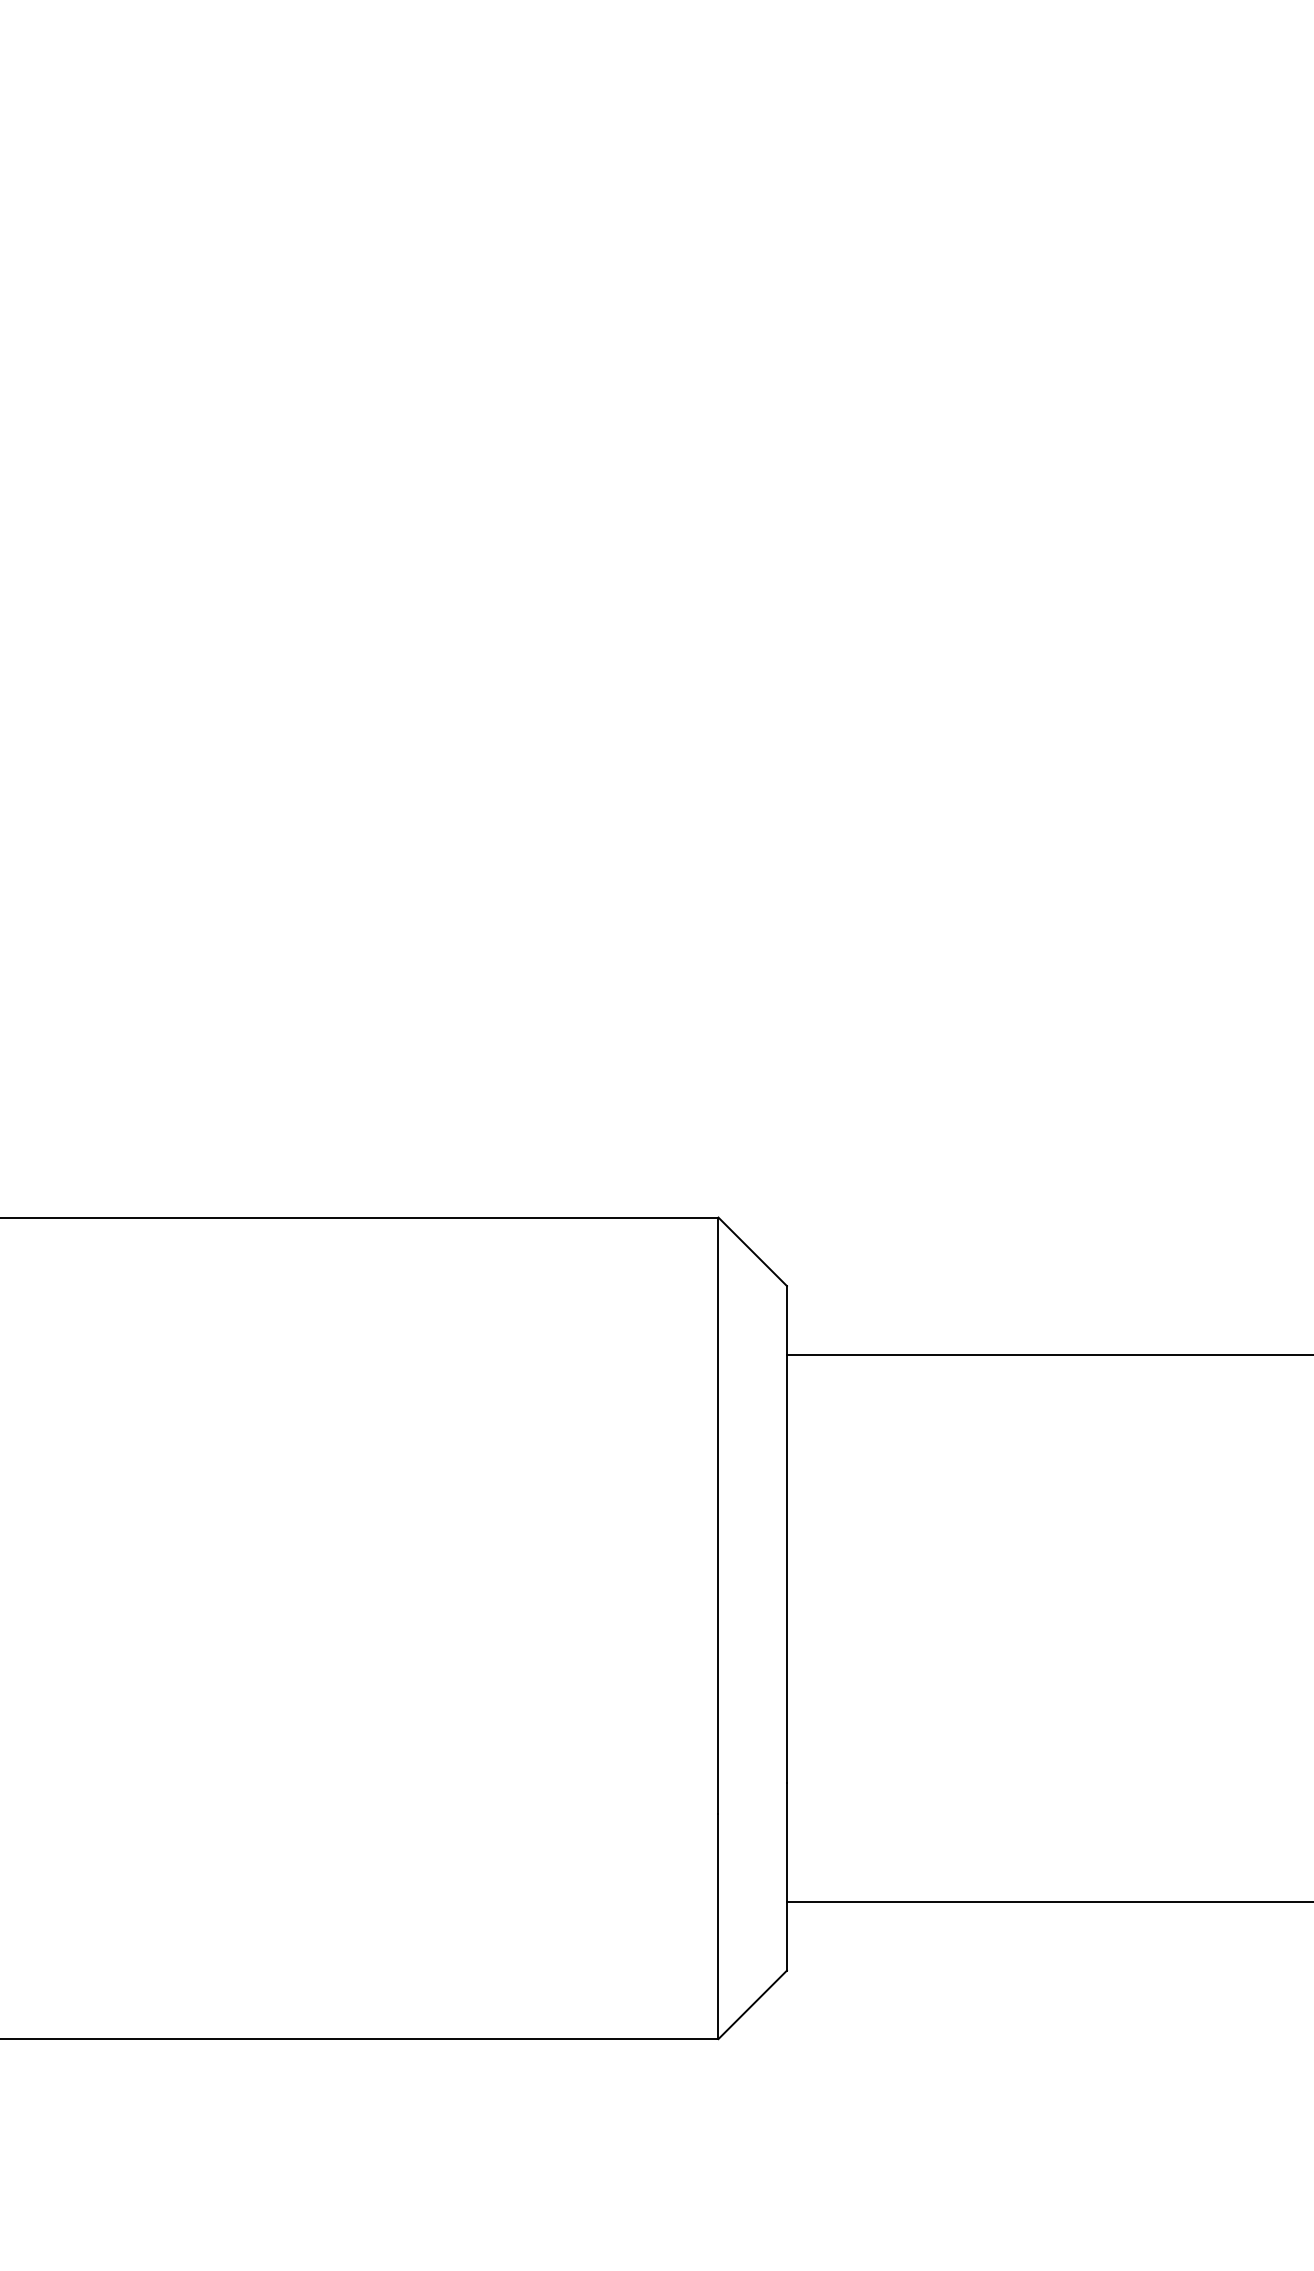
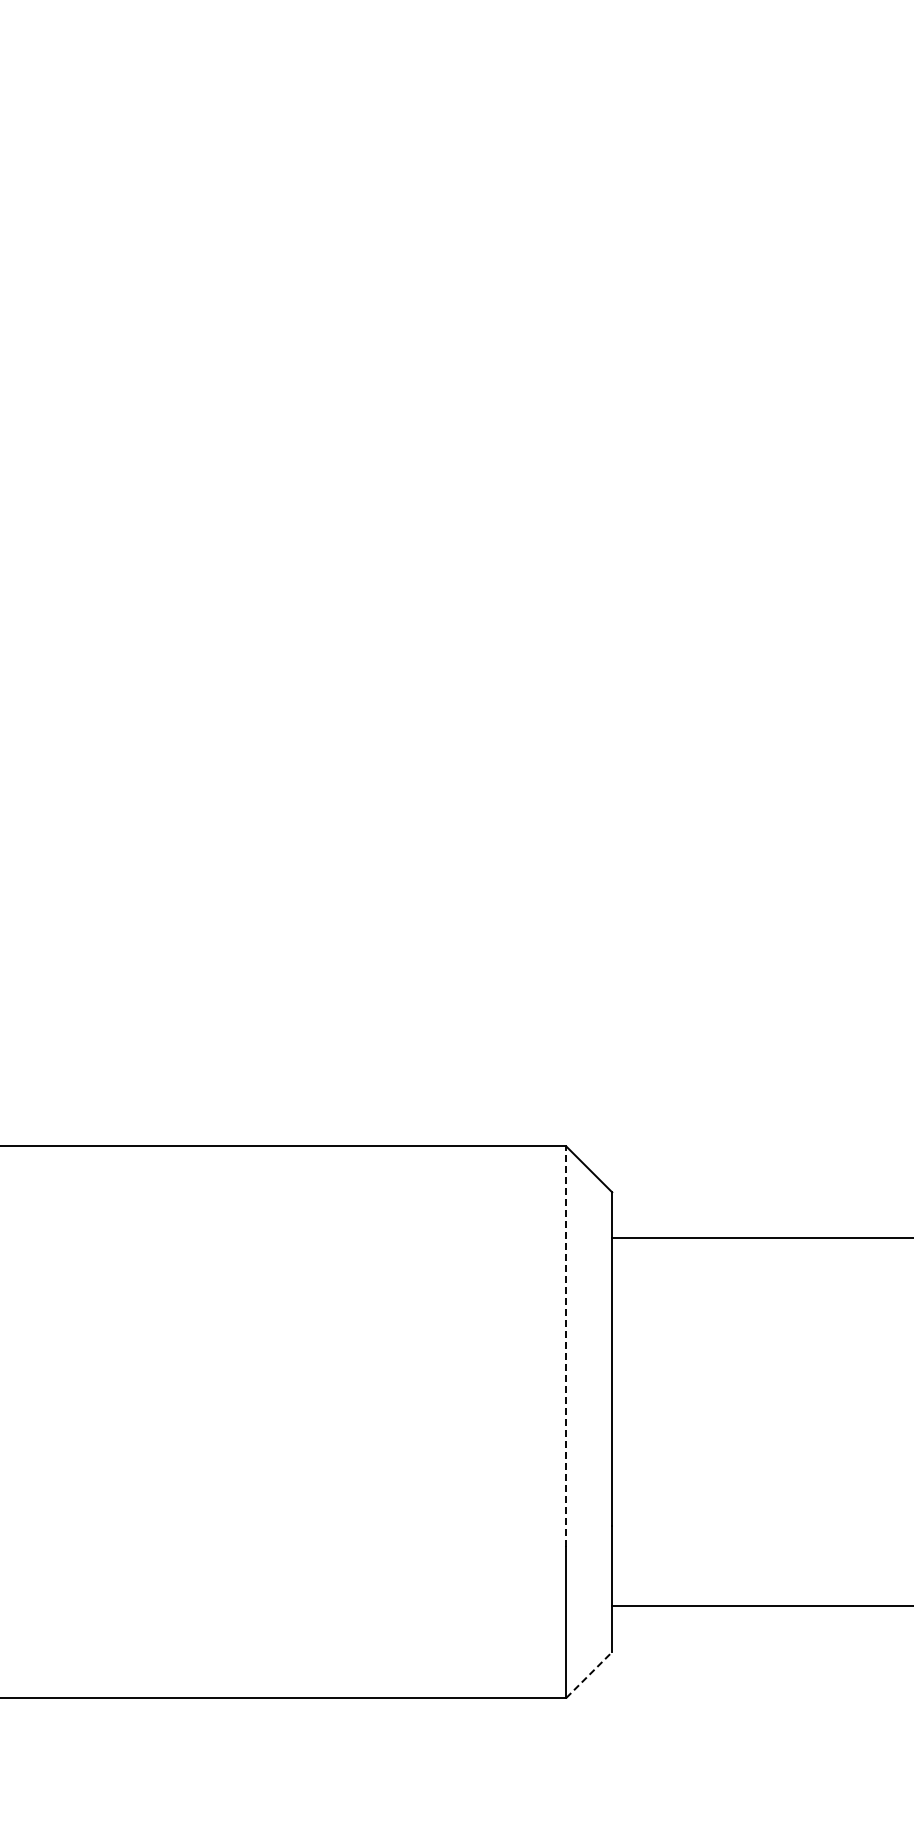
line: (718, 1515) -> (566, 1346), solid -> dashed
line: (753, 2005) -> (589, 1675), solid -> dashed

